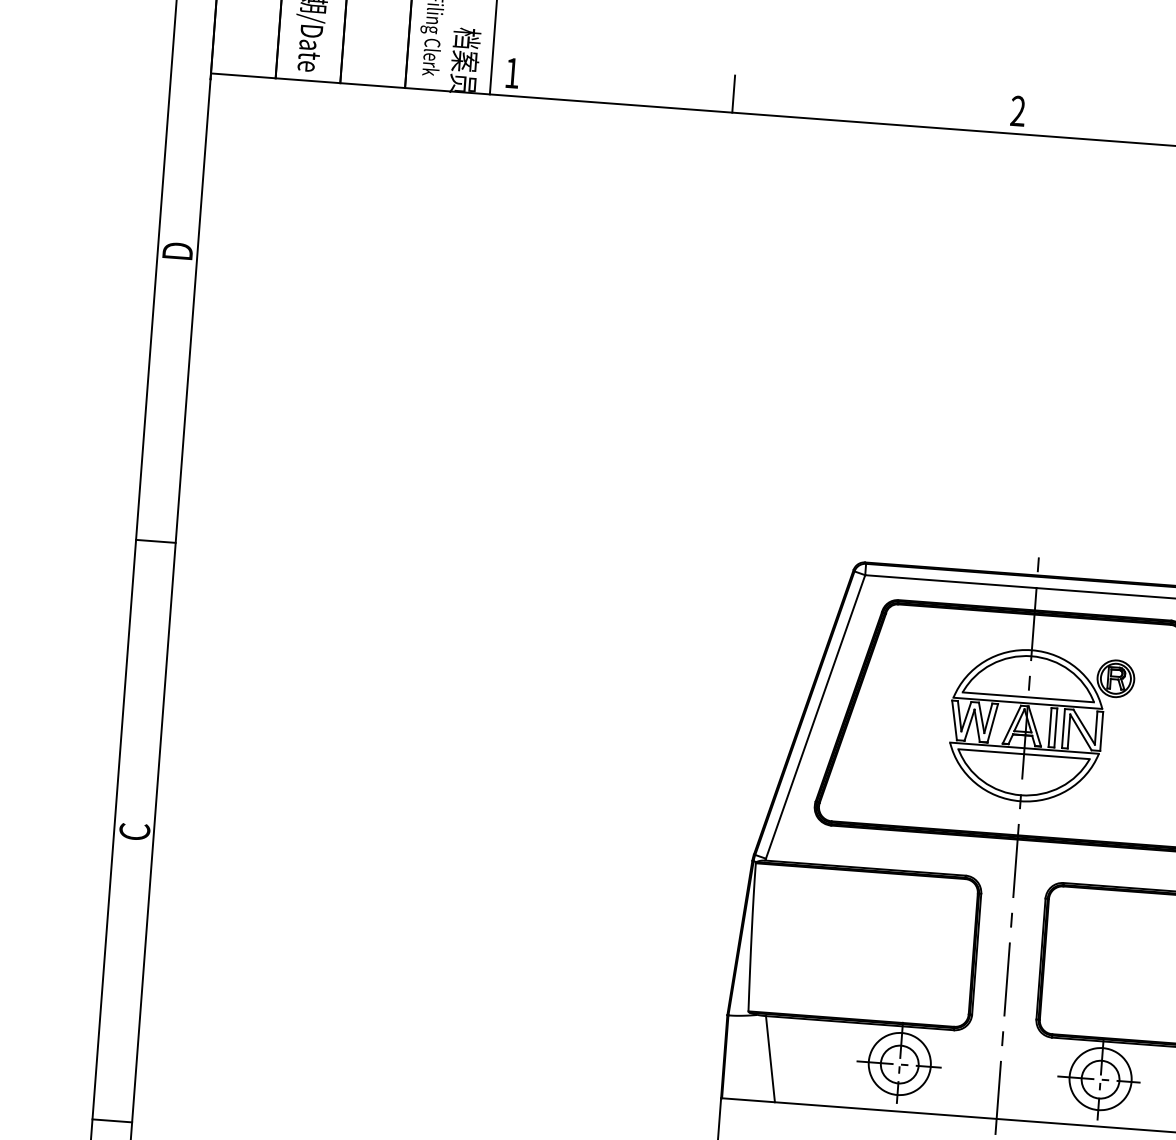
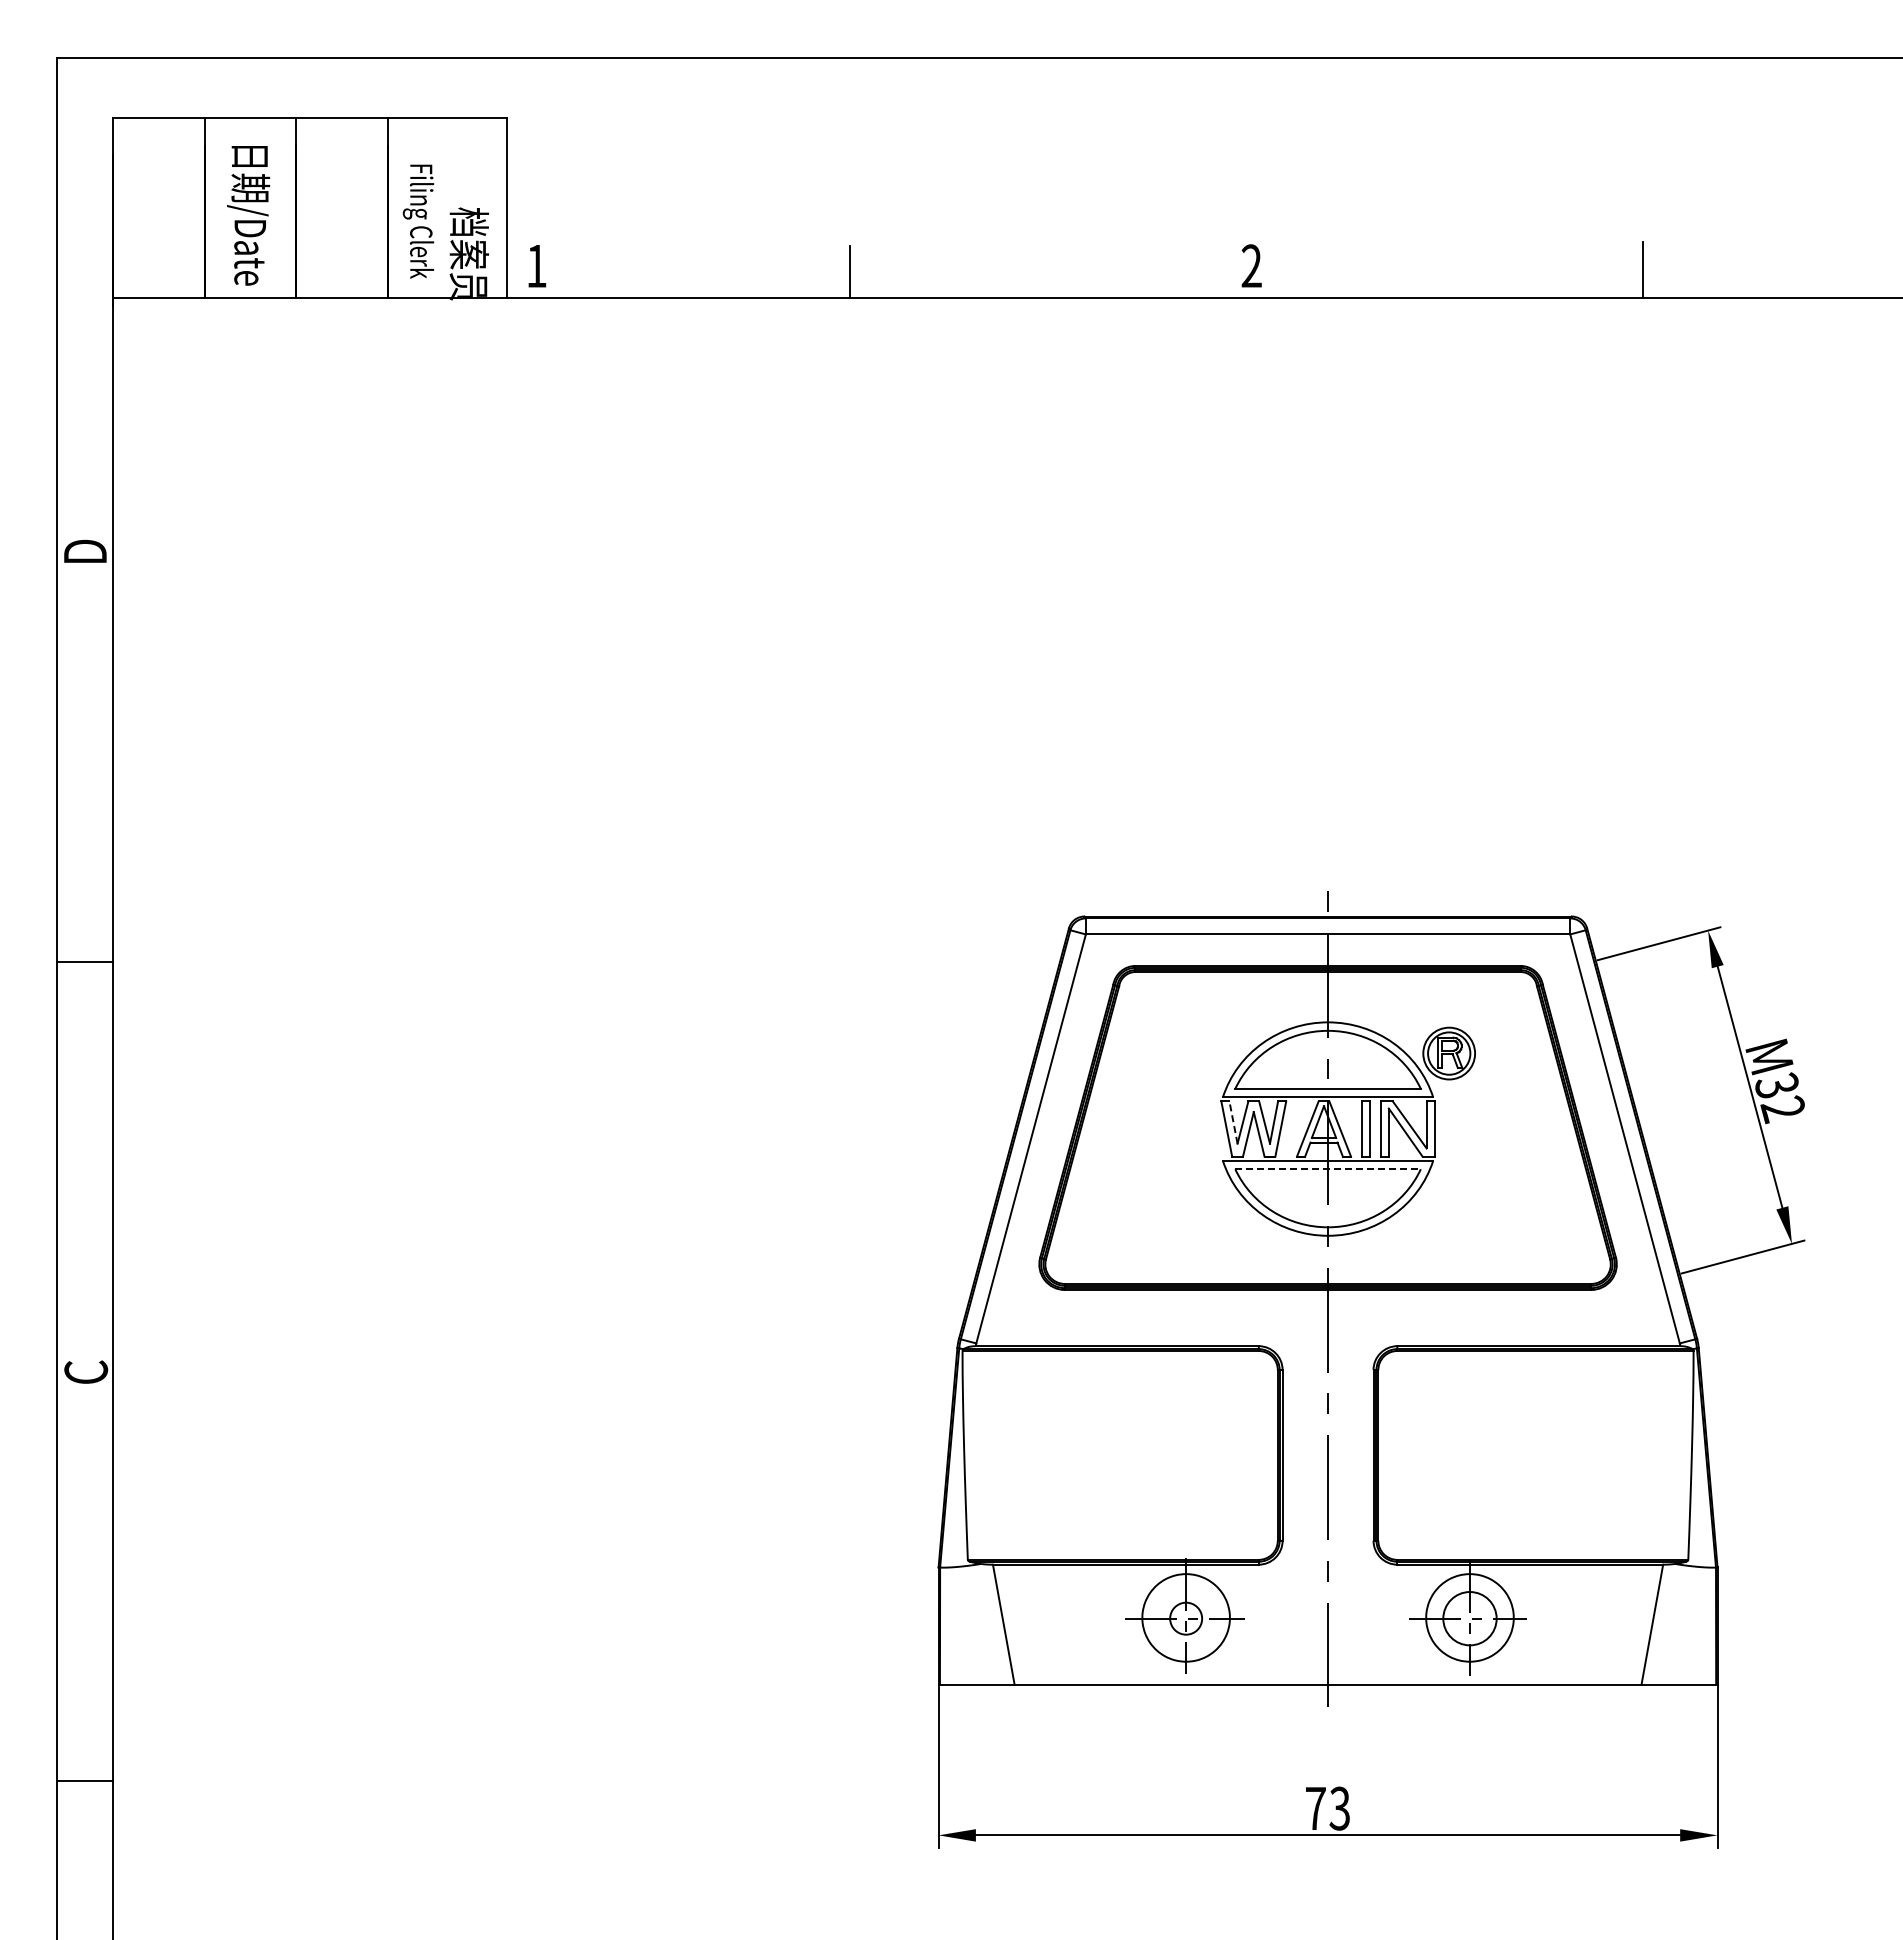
line: (959, 716) -> (1233, 1122), solid -> dashed
line: (1024, 754) -> (1328, 1169), solid -> dashed
circle: (899, 1064) -> (1185, 1618), size x0.6

